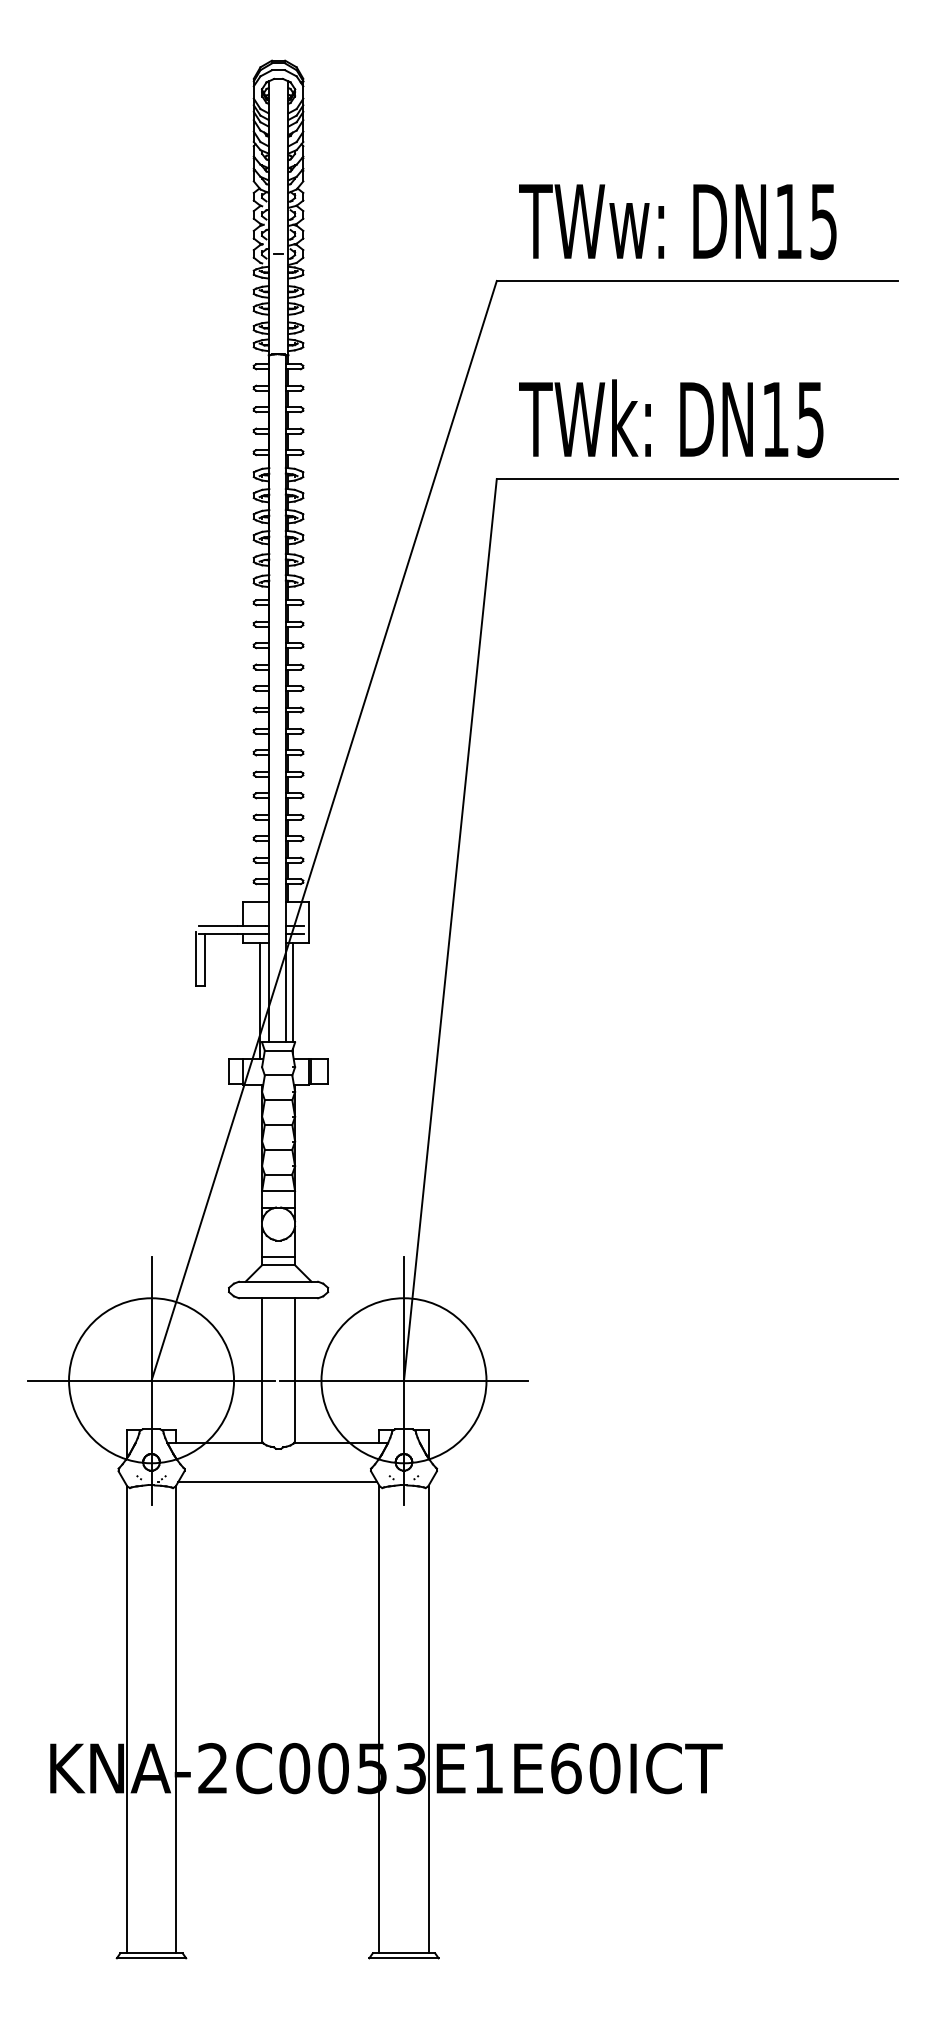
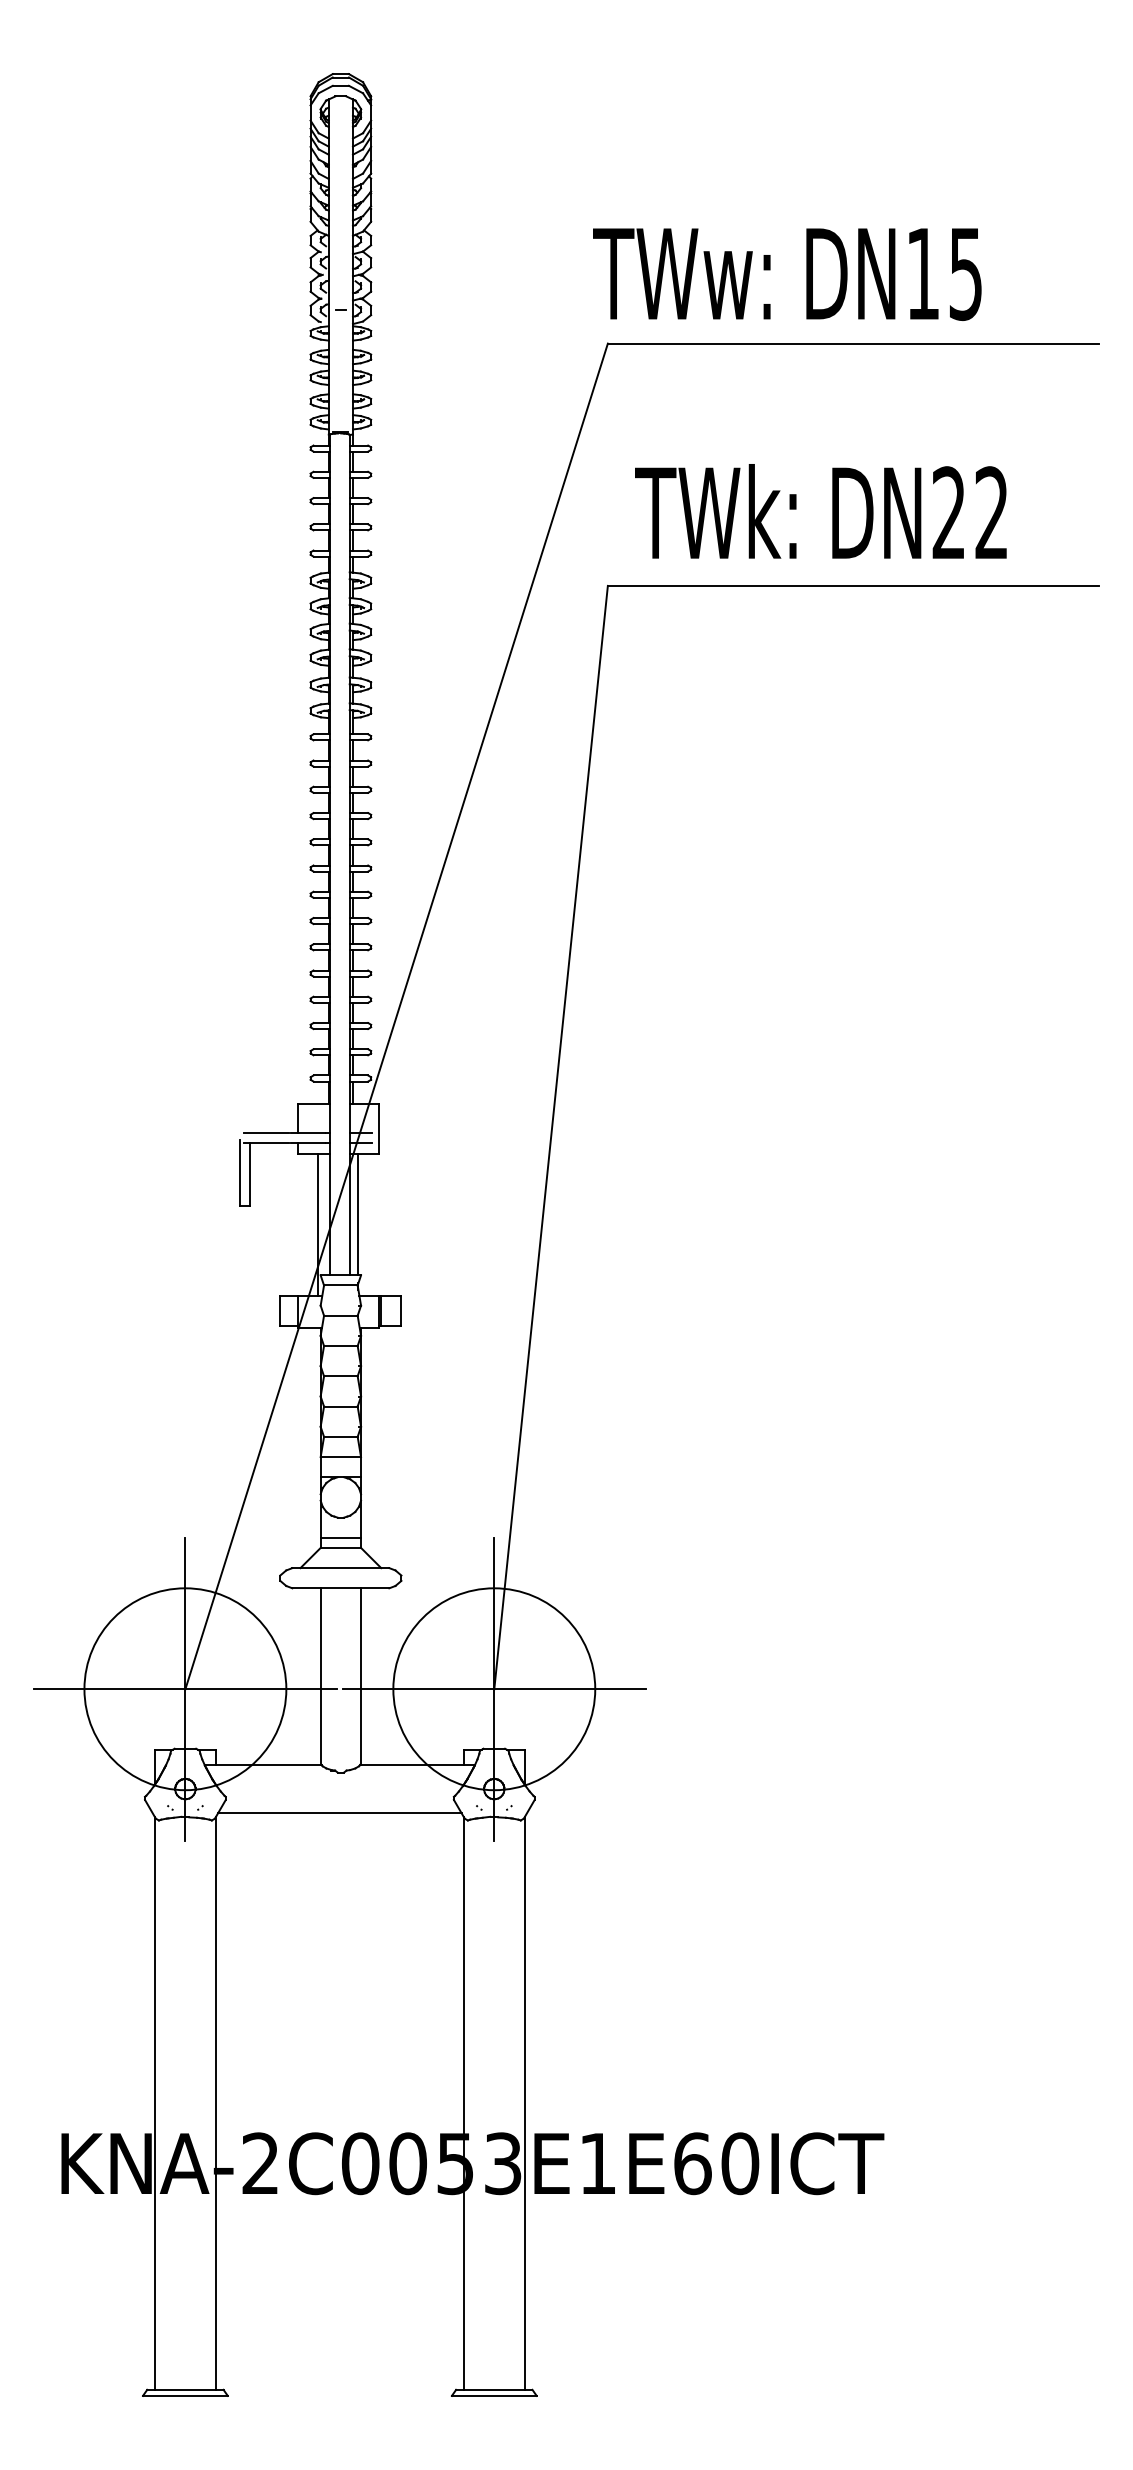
text: (677, 222) -> (787, 274), moved
text: (792, 419) -> (969, 513), DN15 -> DN22

